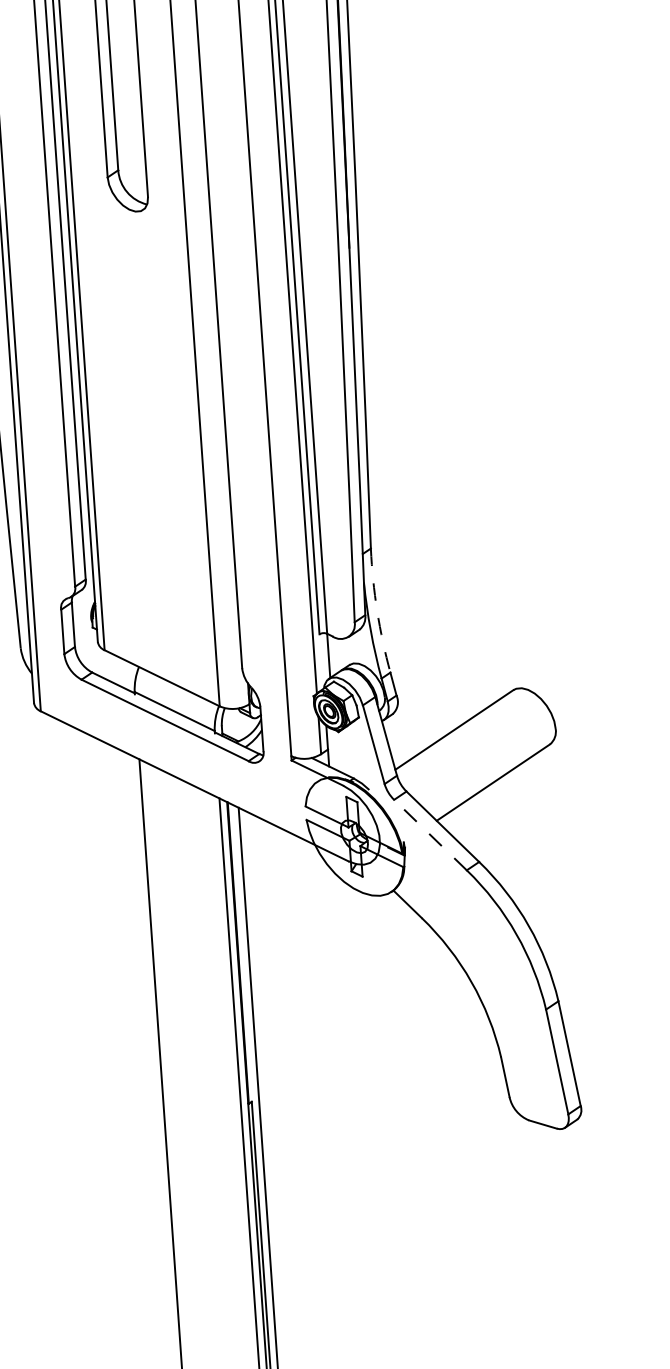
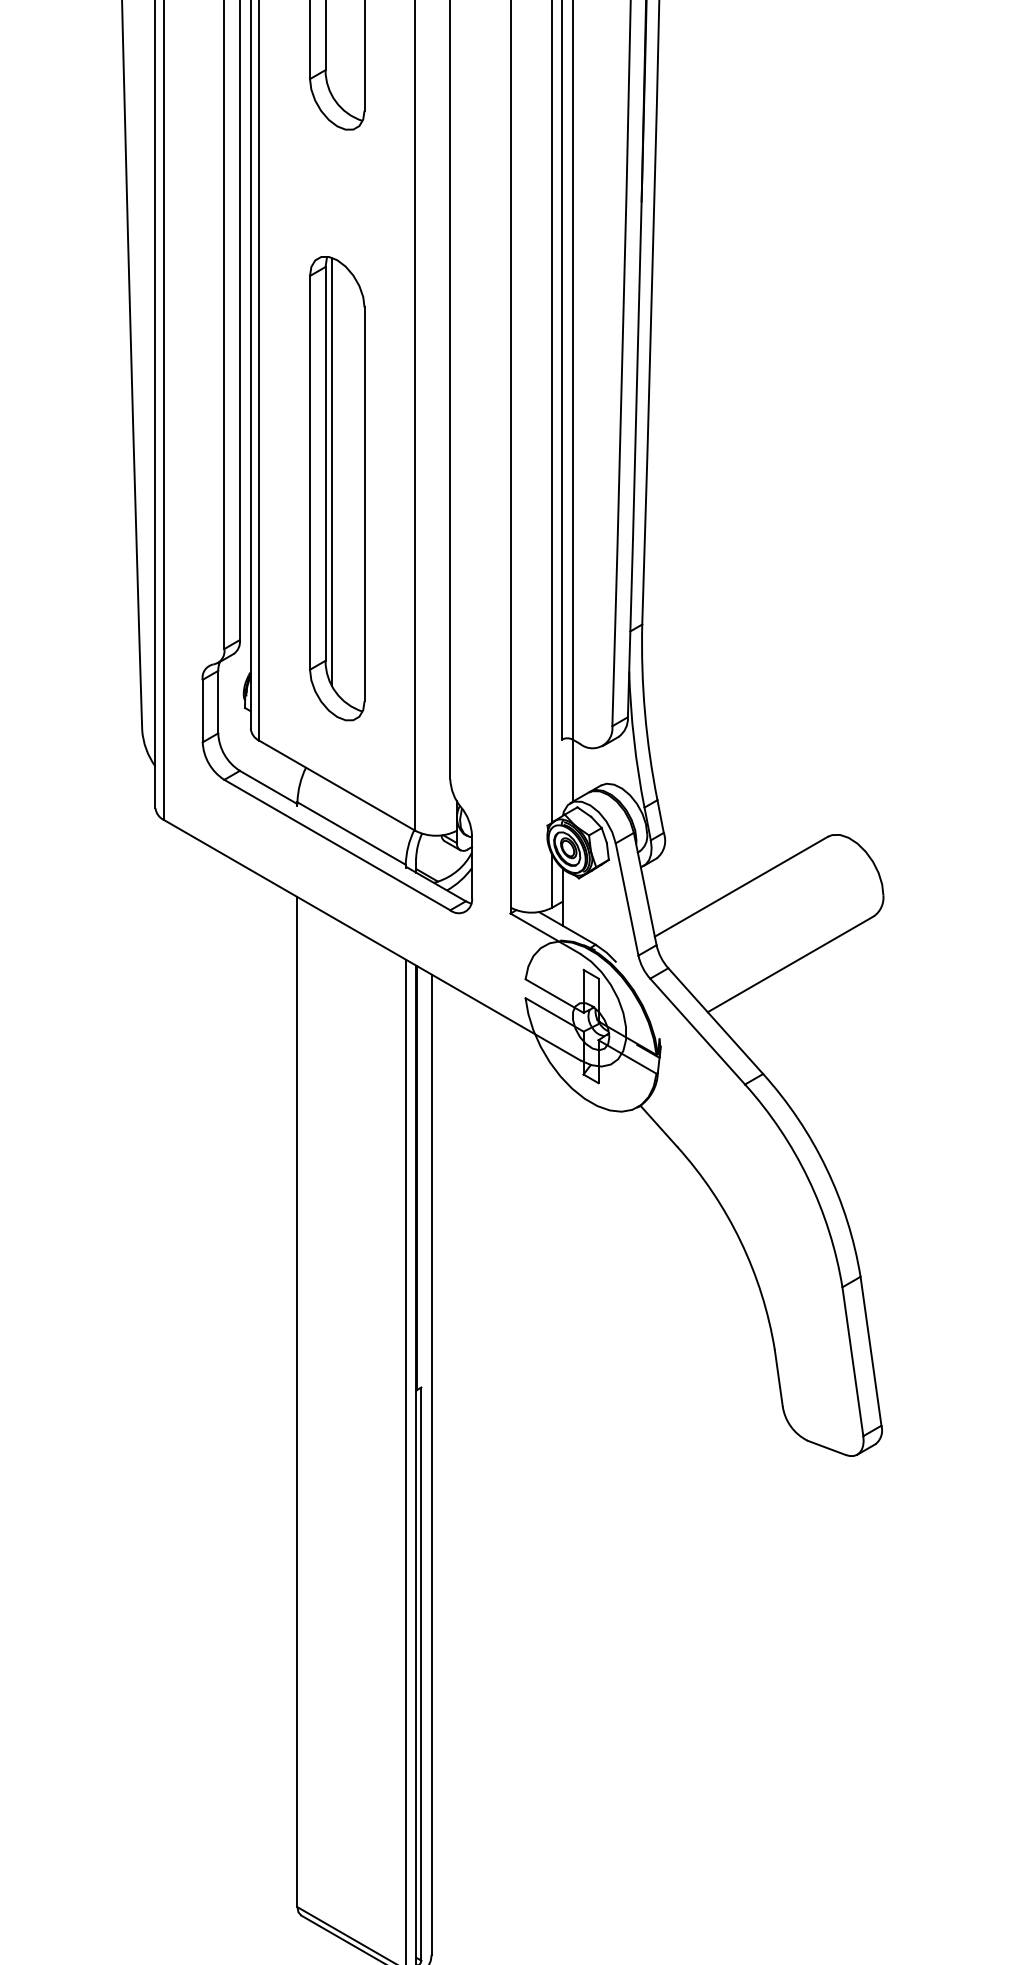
part: (147, 467) -> (337, 488), added
arc: (377, 610) -> (645, 712), dashed -> solid
line: (430, 835) -> (697, 1031), dashed -> solid

